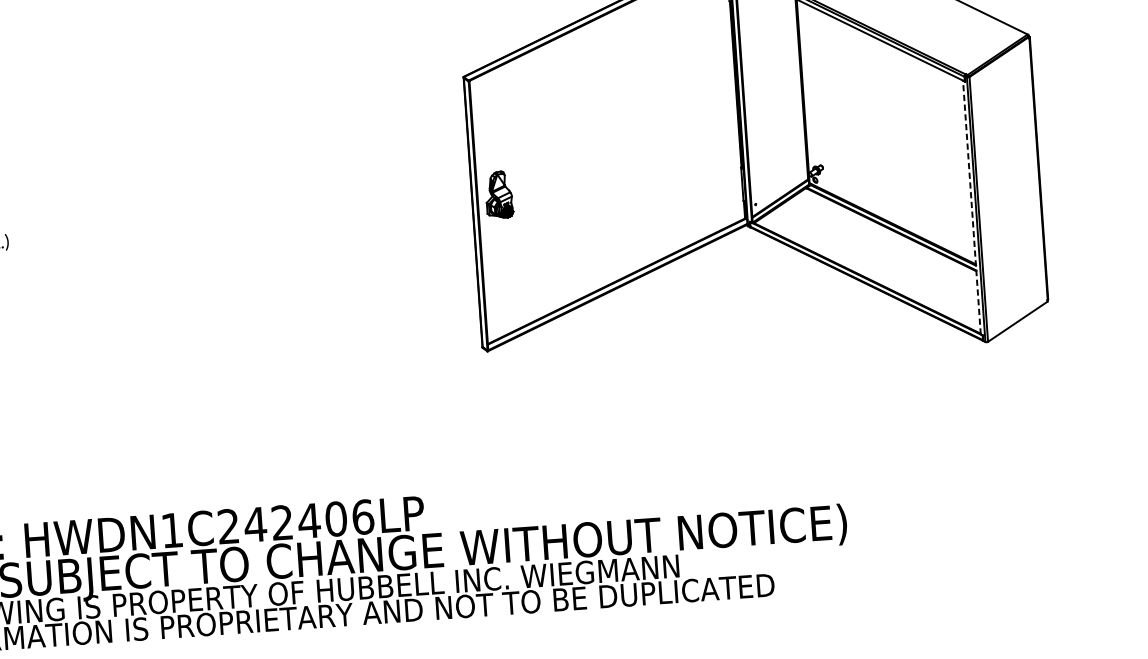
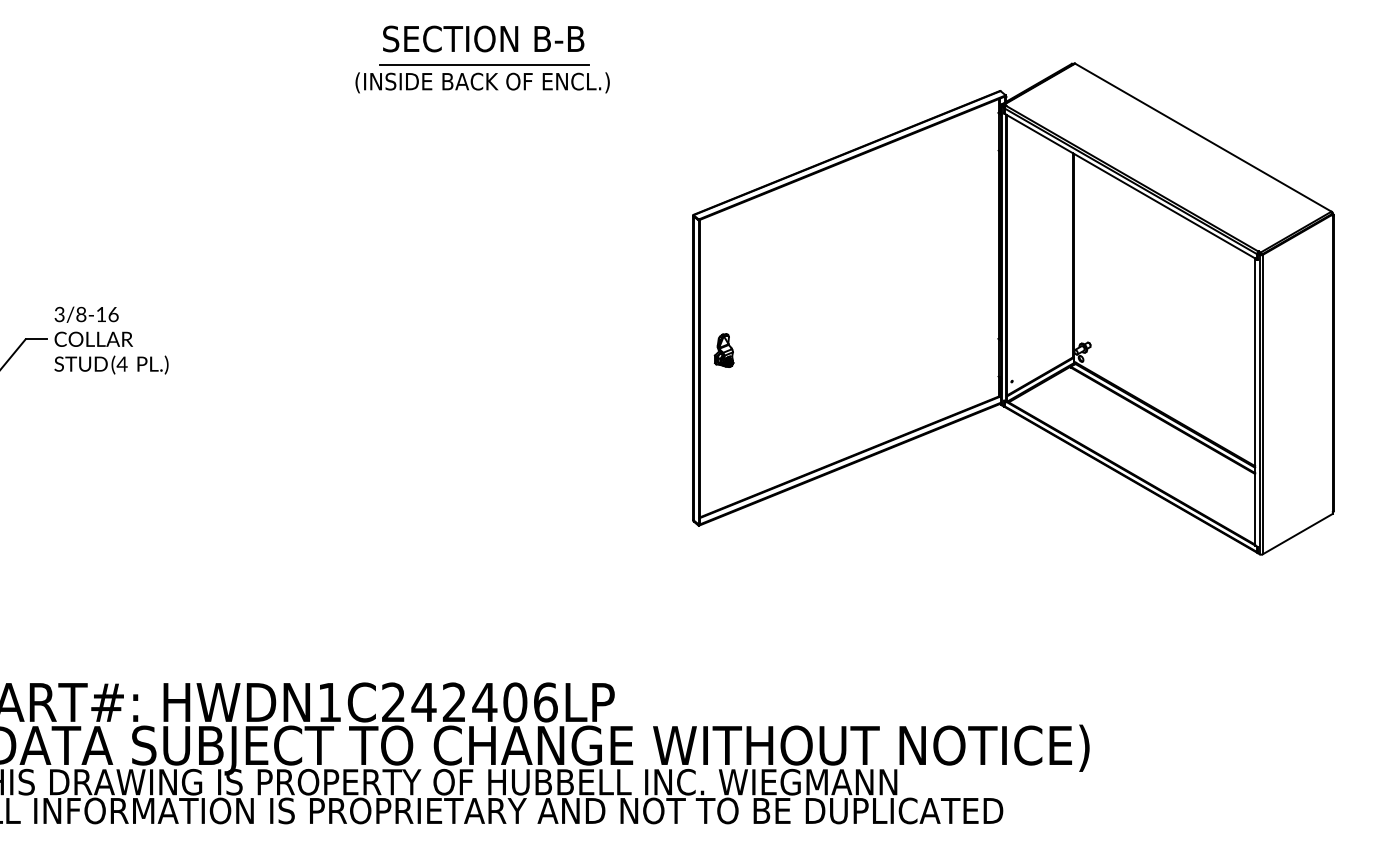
part: (498, 194) -> (723, 350), size x0.62
line: (972, 207) -> (1255, 401), dashed -> solid

